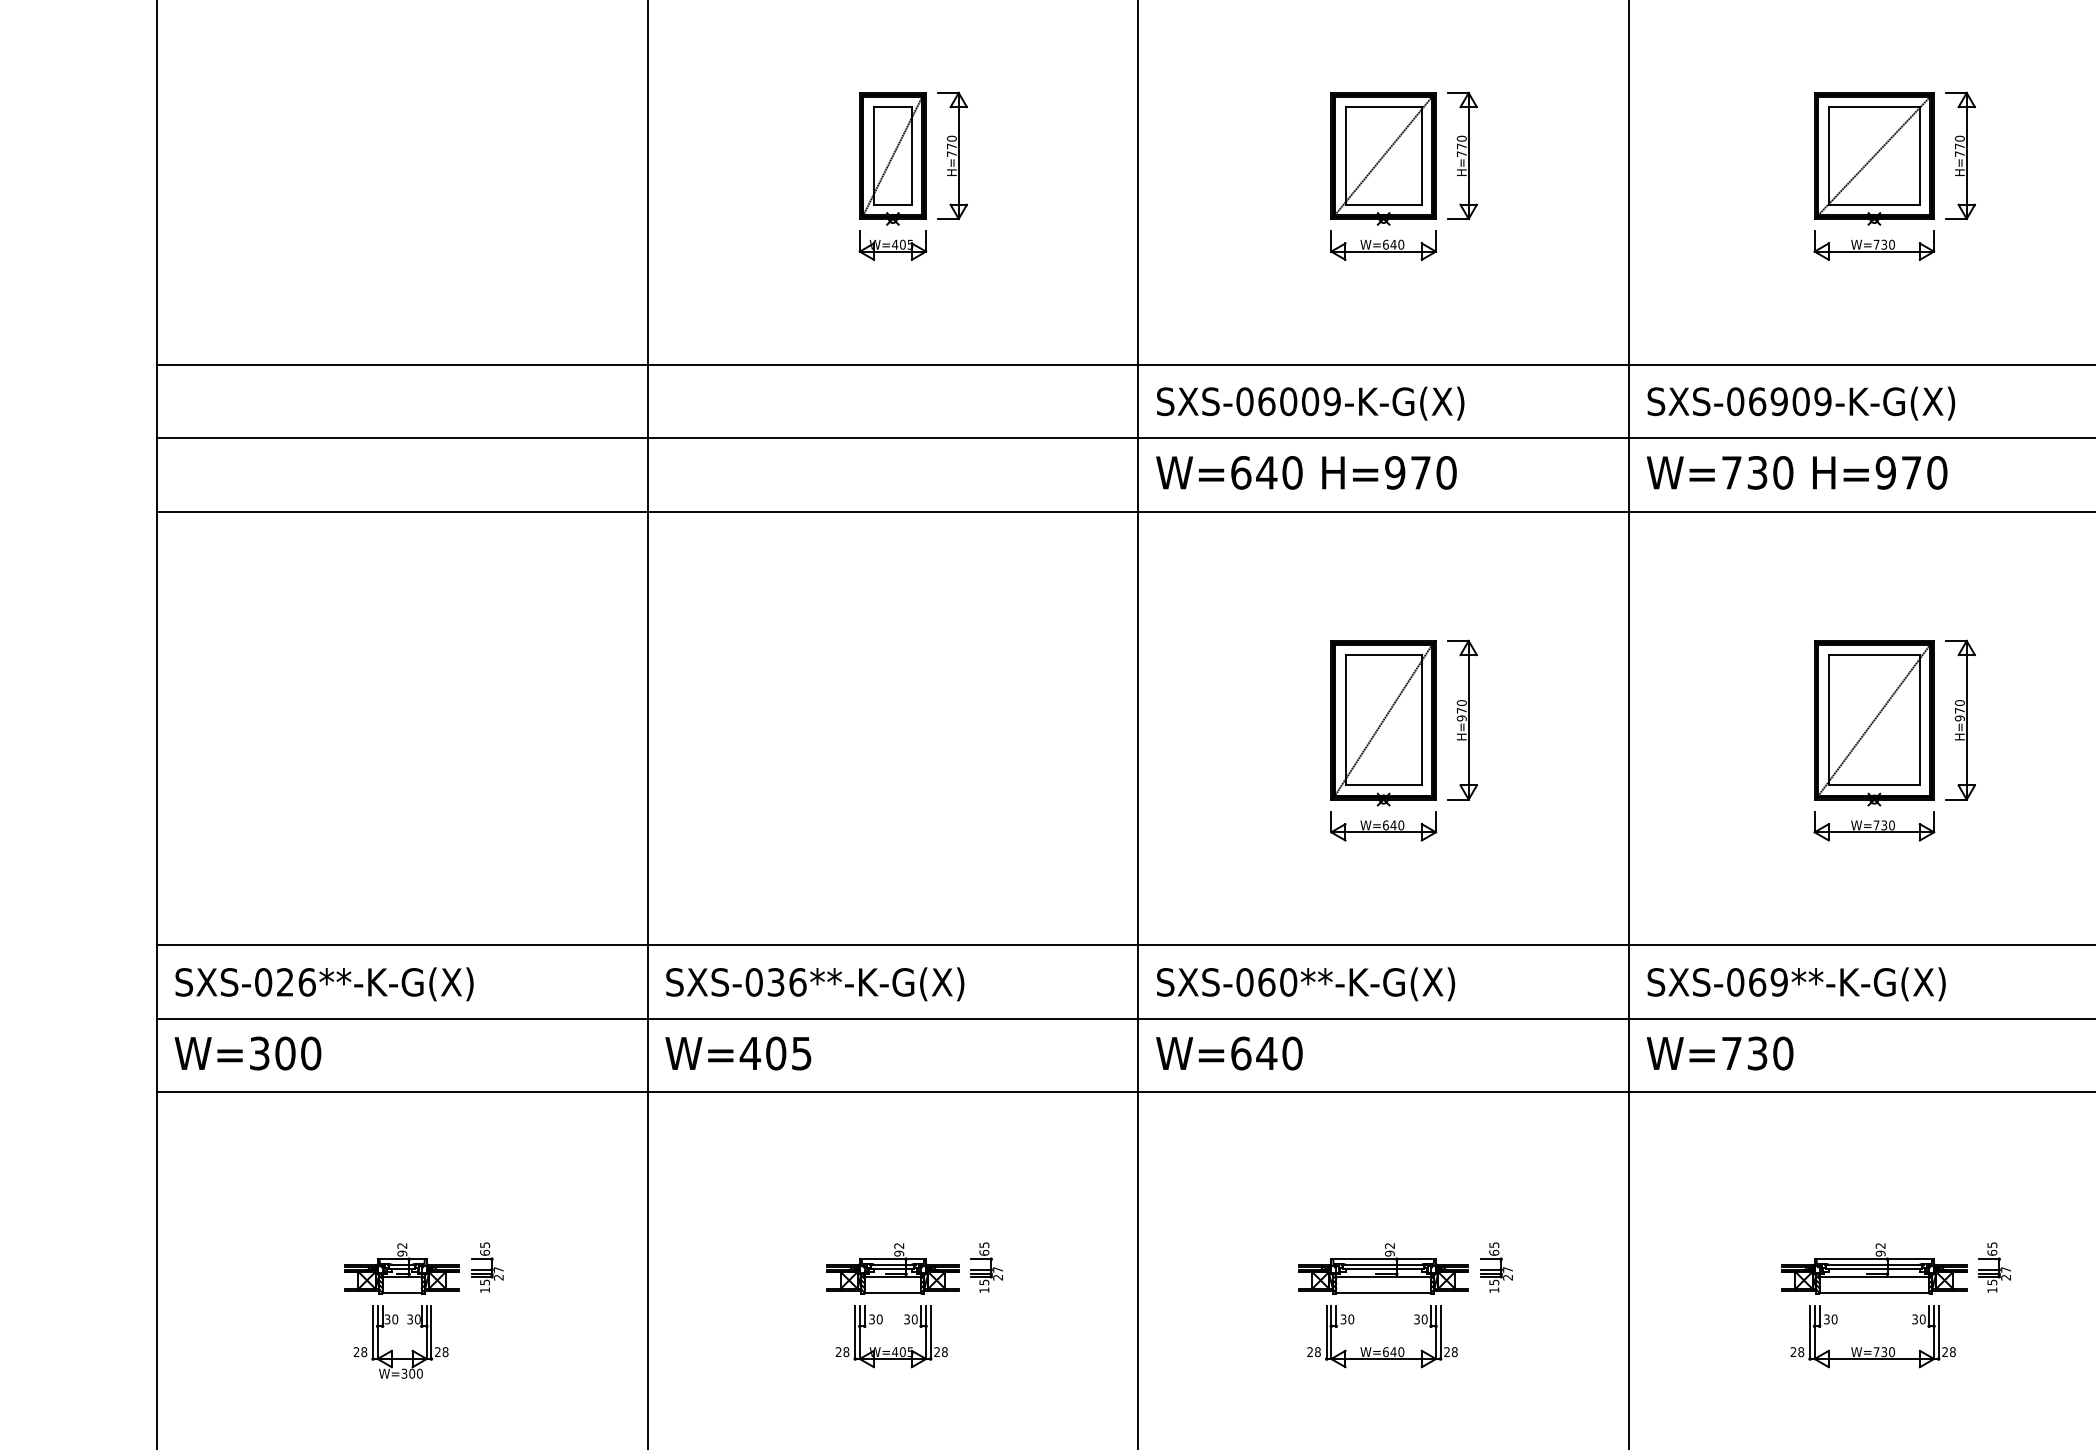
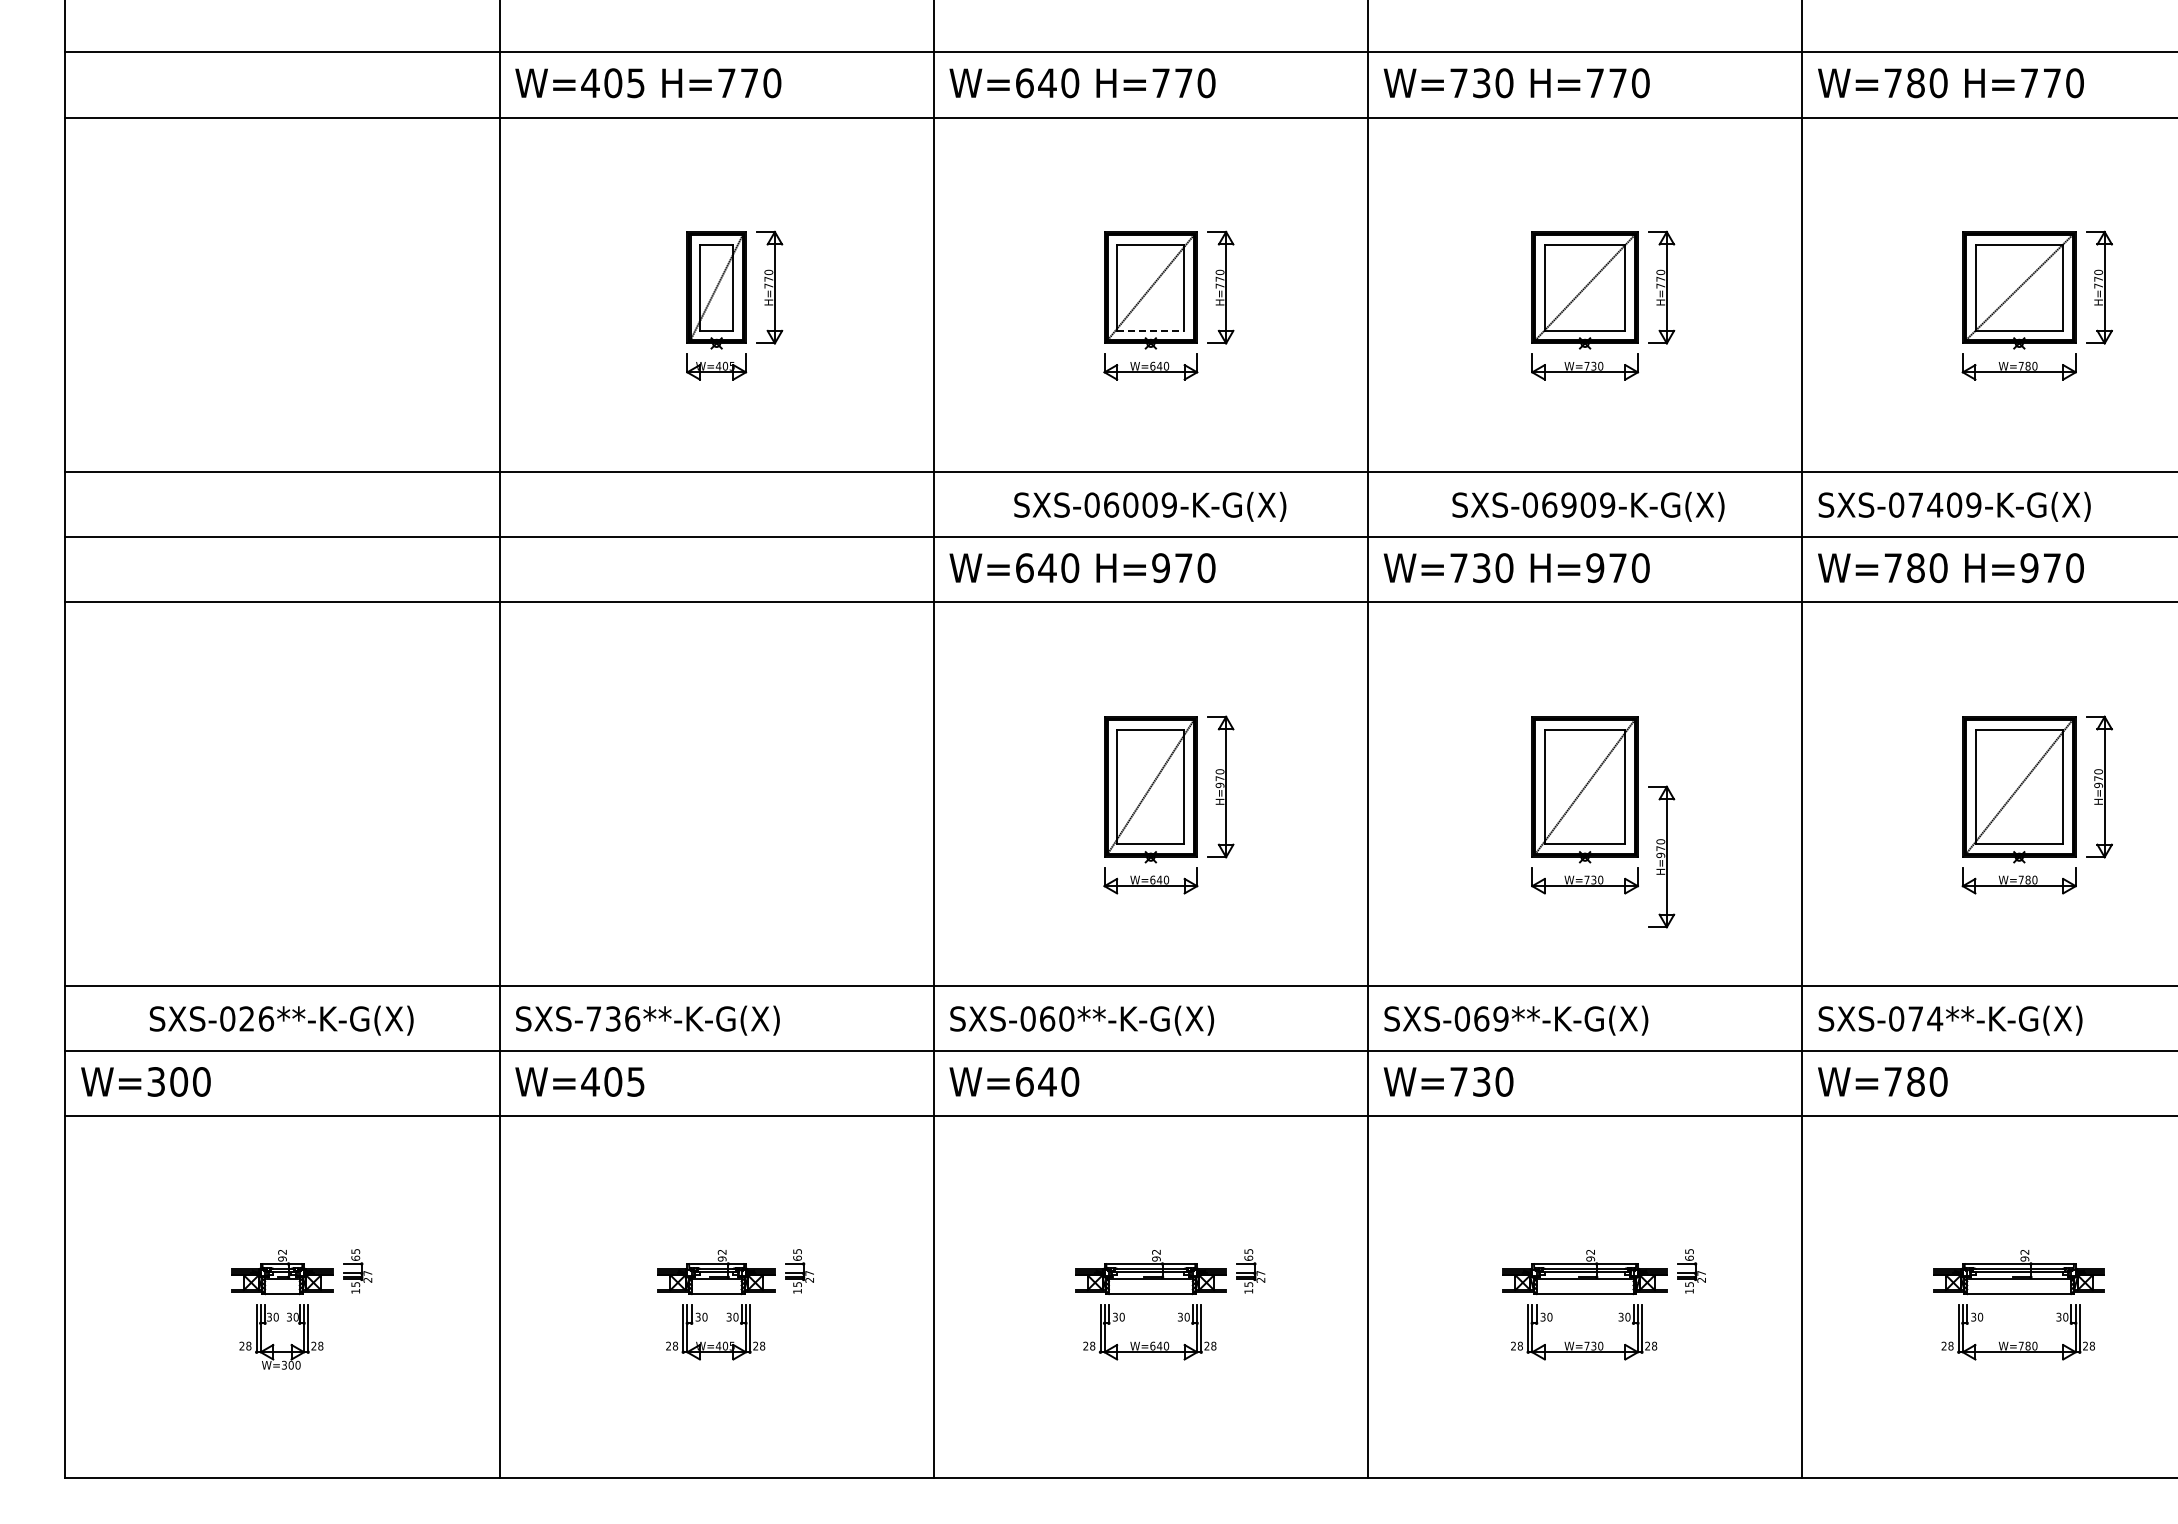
line: (1383, 204) -> (1150, 330), solid -> dashed
text: (1310, 403) -> (1150, 506), moved
text: (1801, 403) -> (1588, 506), moved
part: (1960, 719) -> (1661, 856), moved
text: (753, 981) -> (593, 1018), SXS-036**-K-G(X) -> SXS-736**-K-G(X)
text: (324, 984) -> (281, 1020), moved

